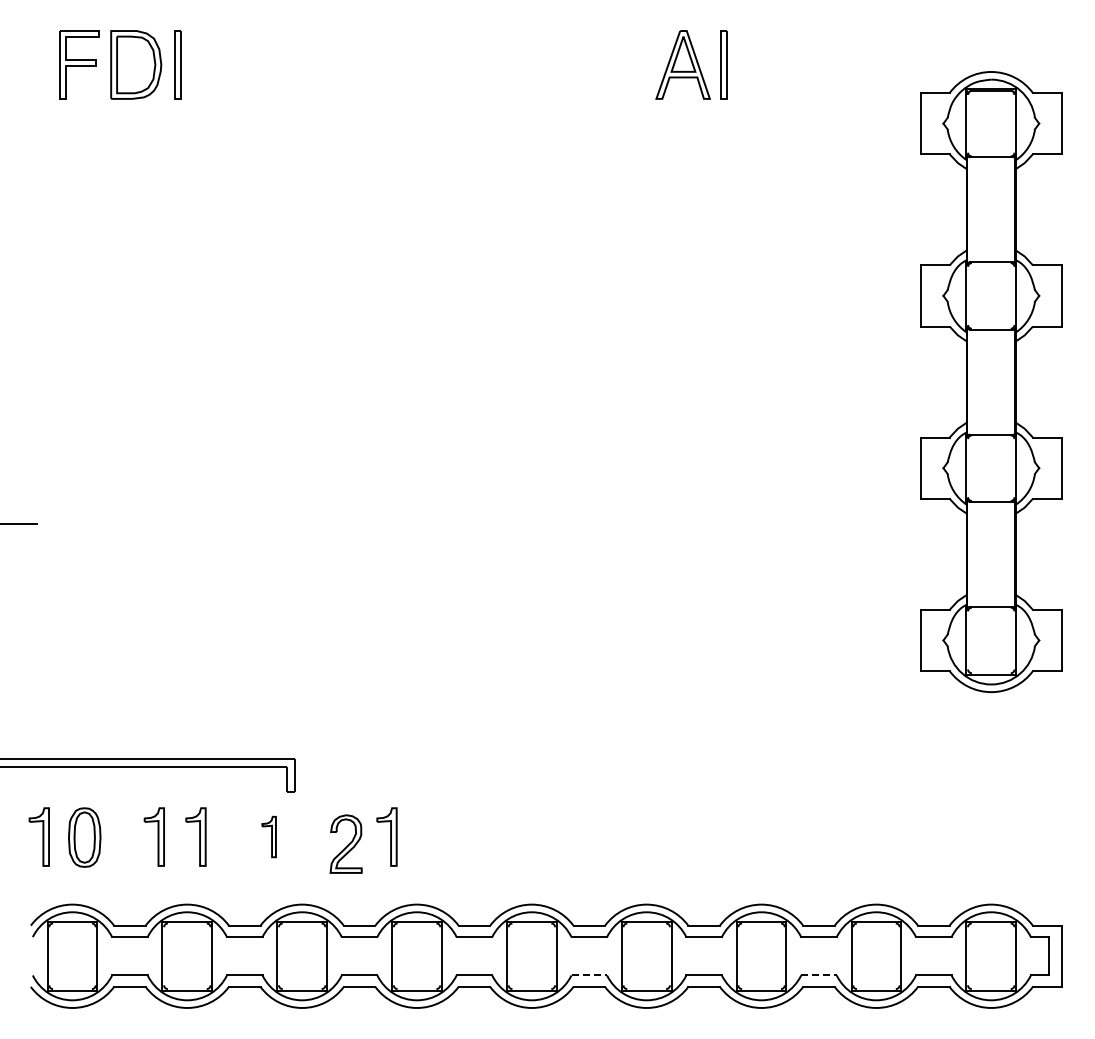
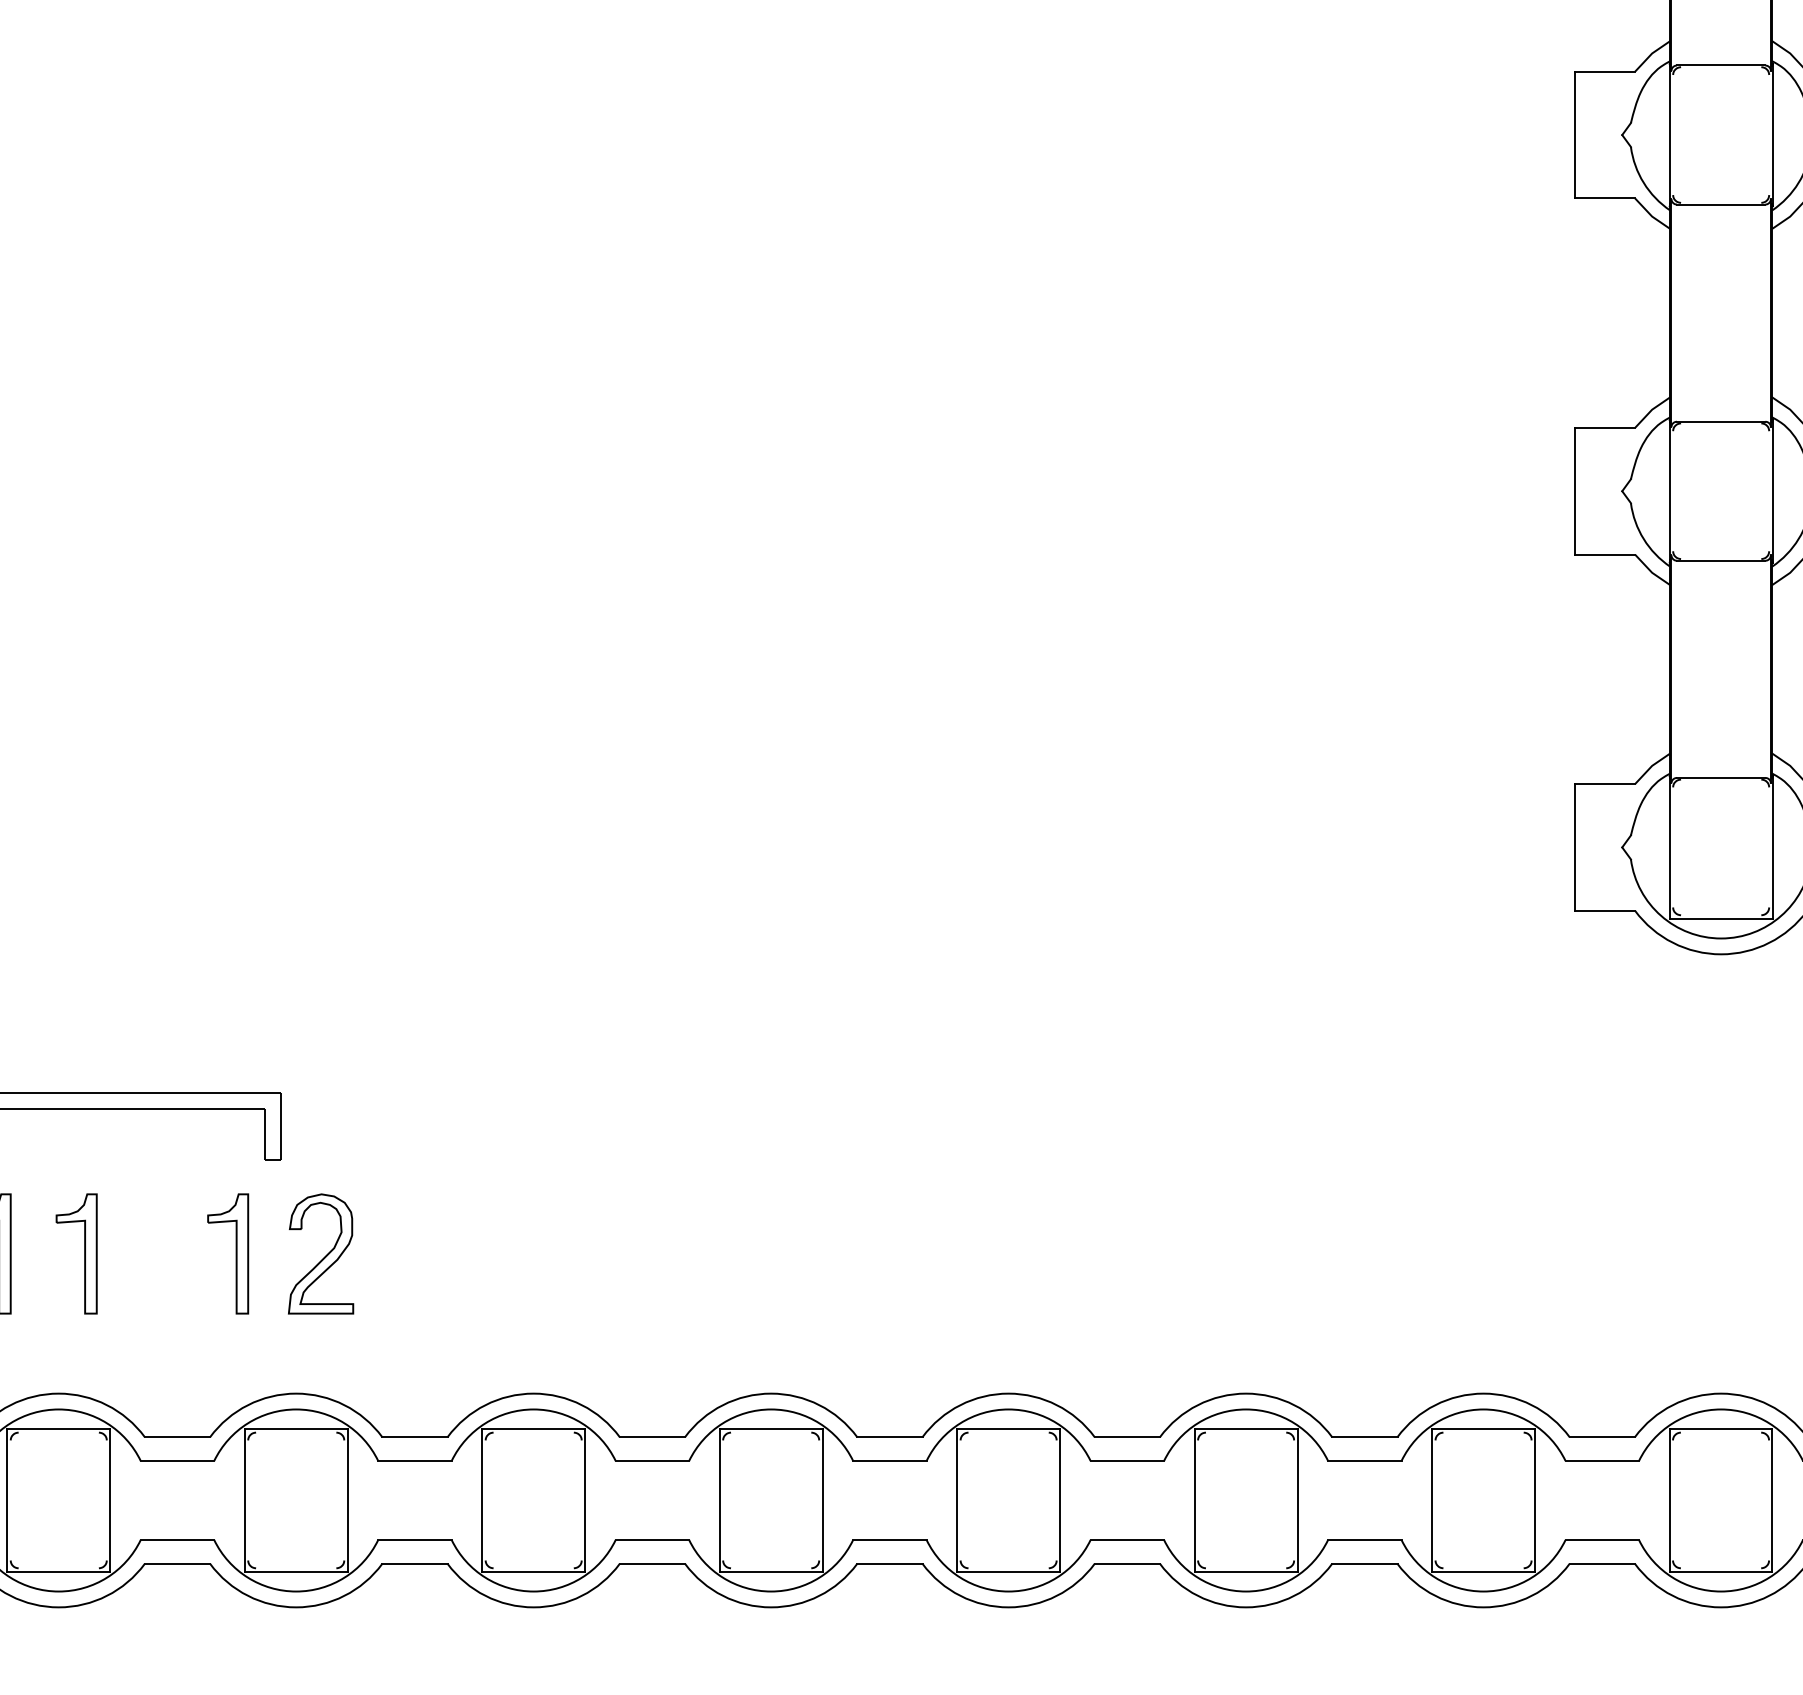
part: (268, 836) -> (226, 1252), size x1.43
part: (386, 836) -> (470, 1252), removed
part: (345, 843) -> (319, 1252), moved
line: (589, 975) -> (890, 1540), dashed -> solid
line: (819, 975) -> (1365, 1540), dashed -> solid

